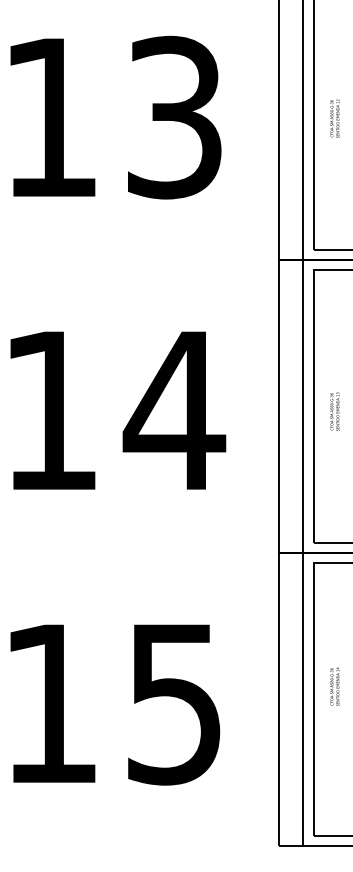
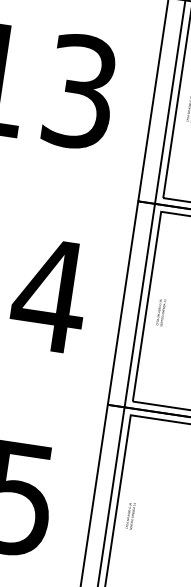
text: (334, 686) -> (130, 515), moved

